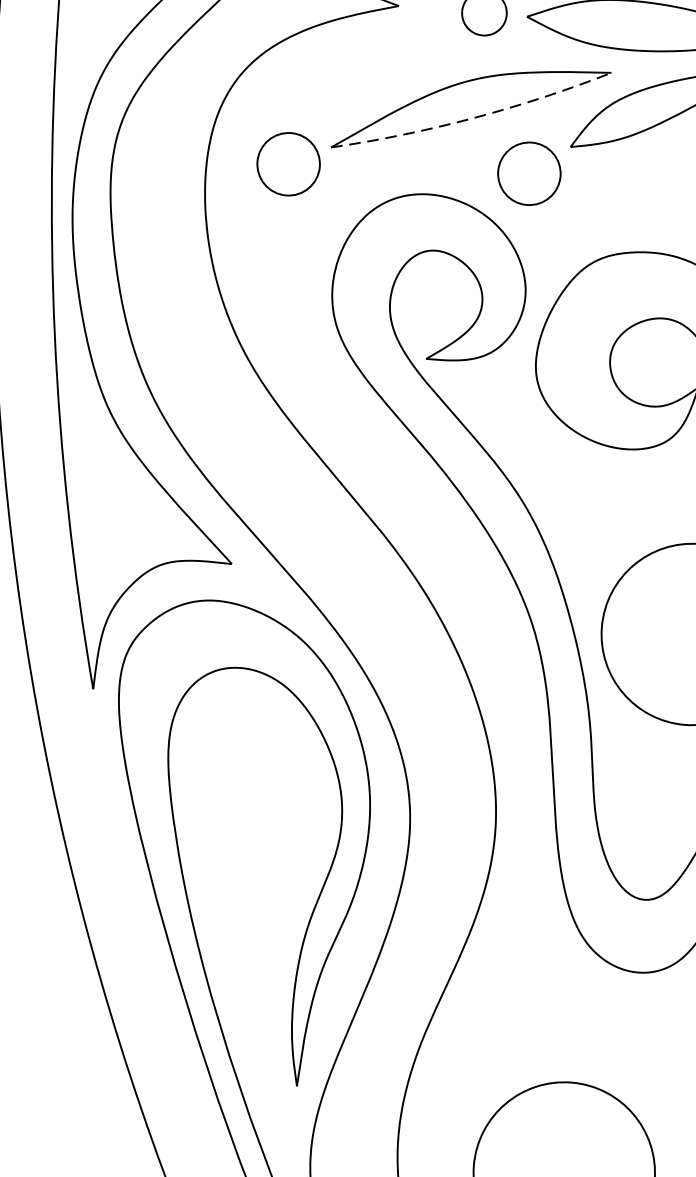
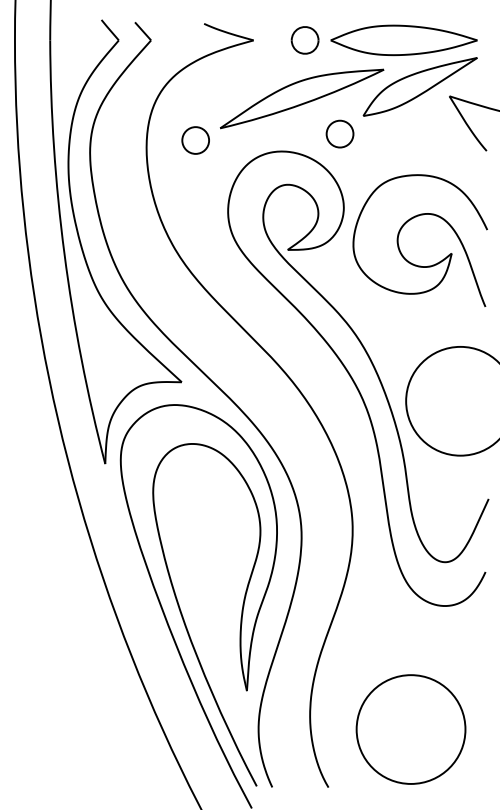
arc: (472, 117) -> (303, 103), dashed -> solid
circle: (288, 164) -> (195, 140), size x0.71
circle: (528, 172) -> (339, 133), size x0.71

